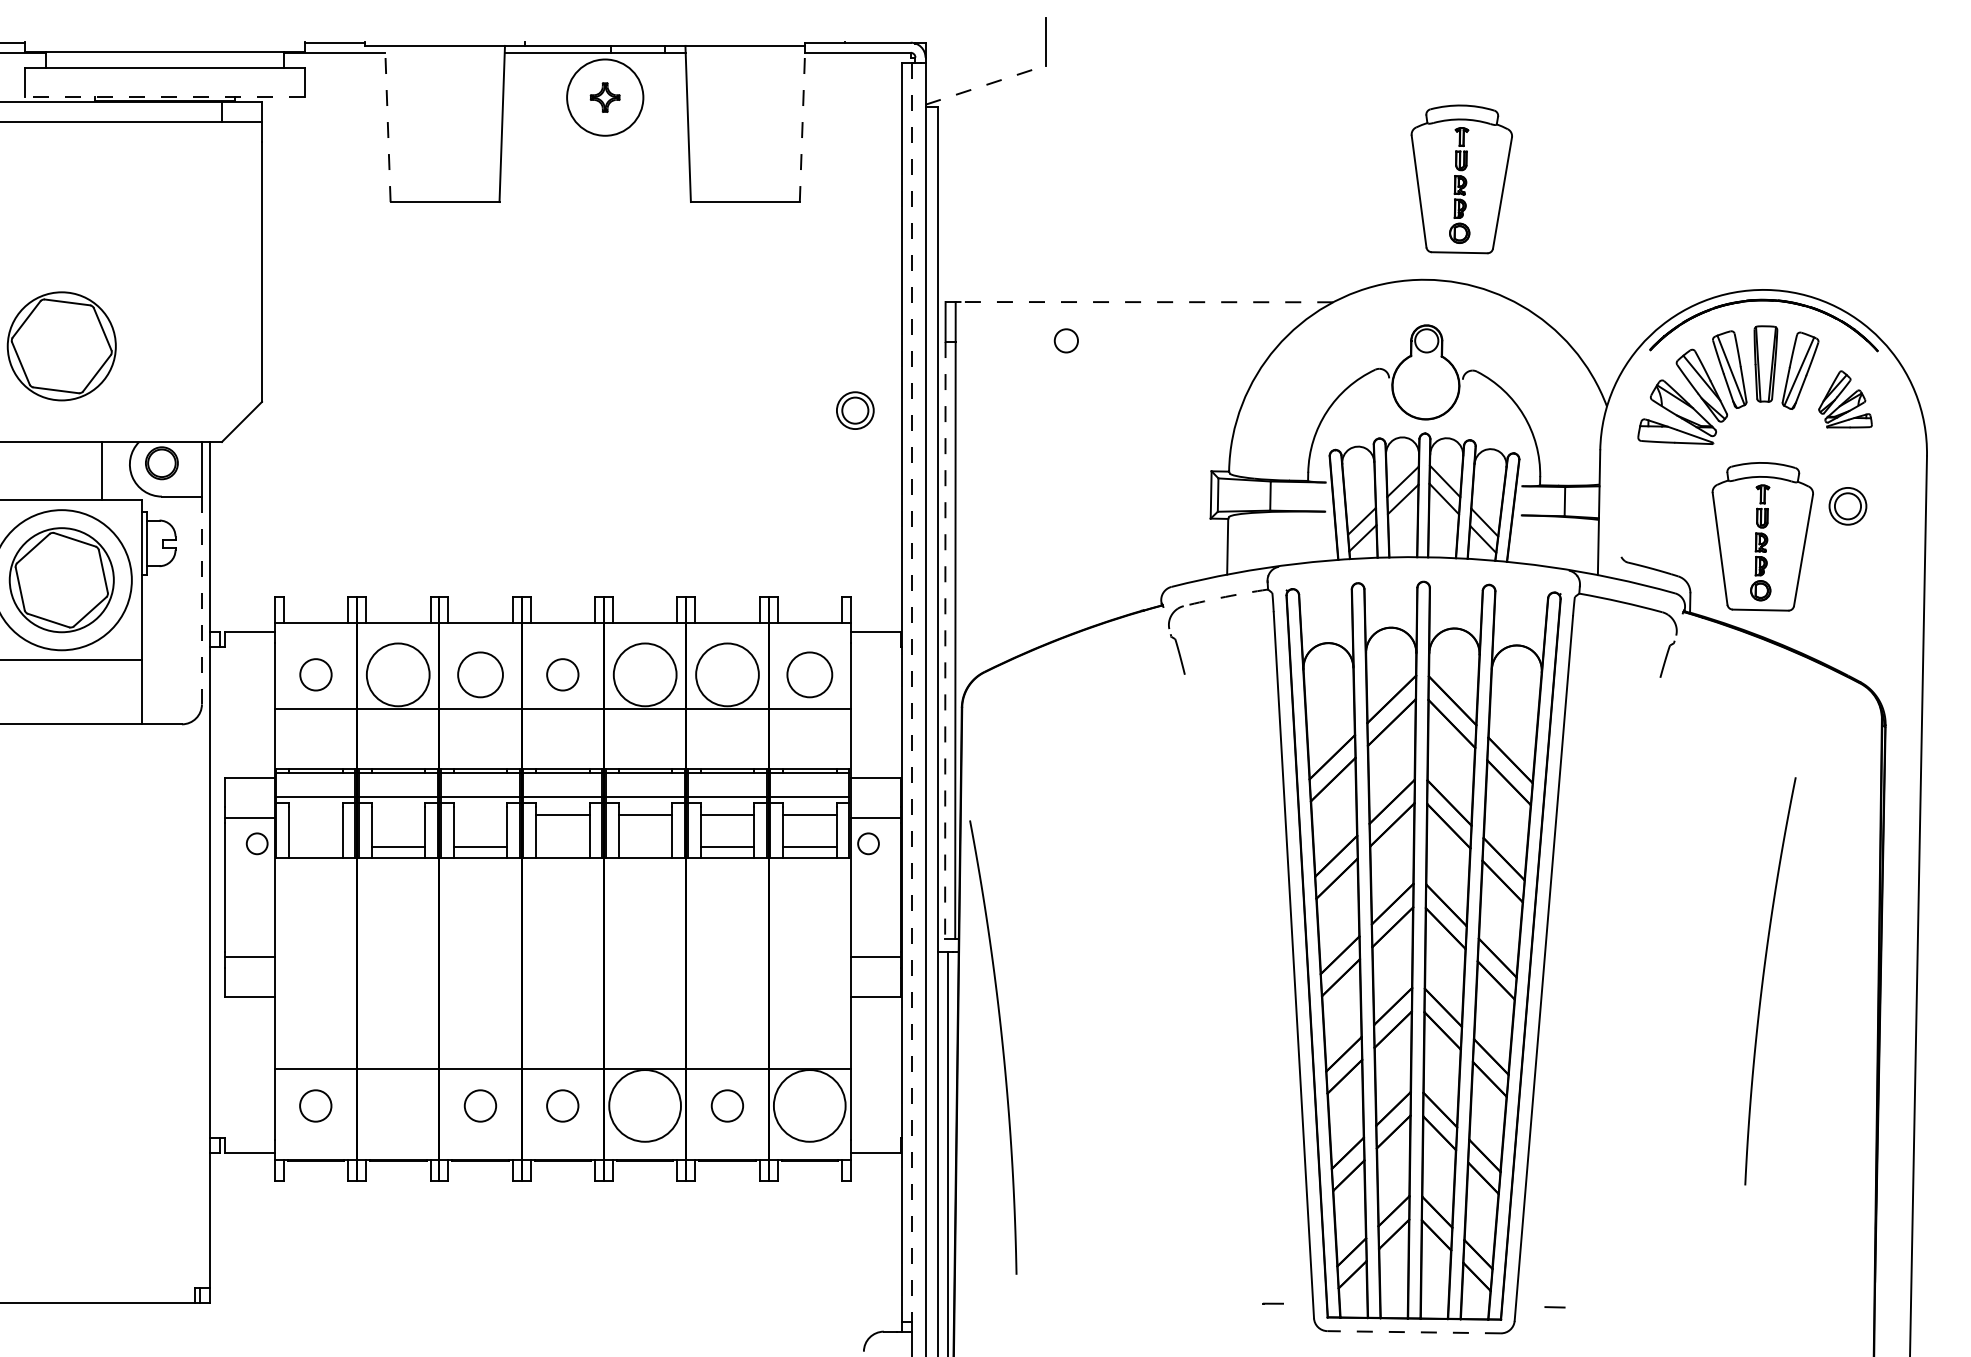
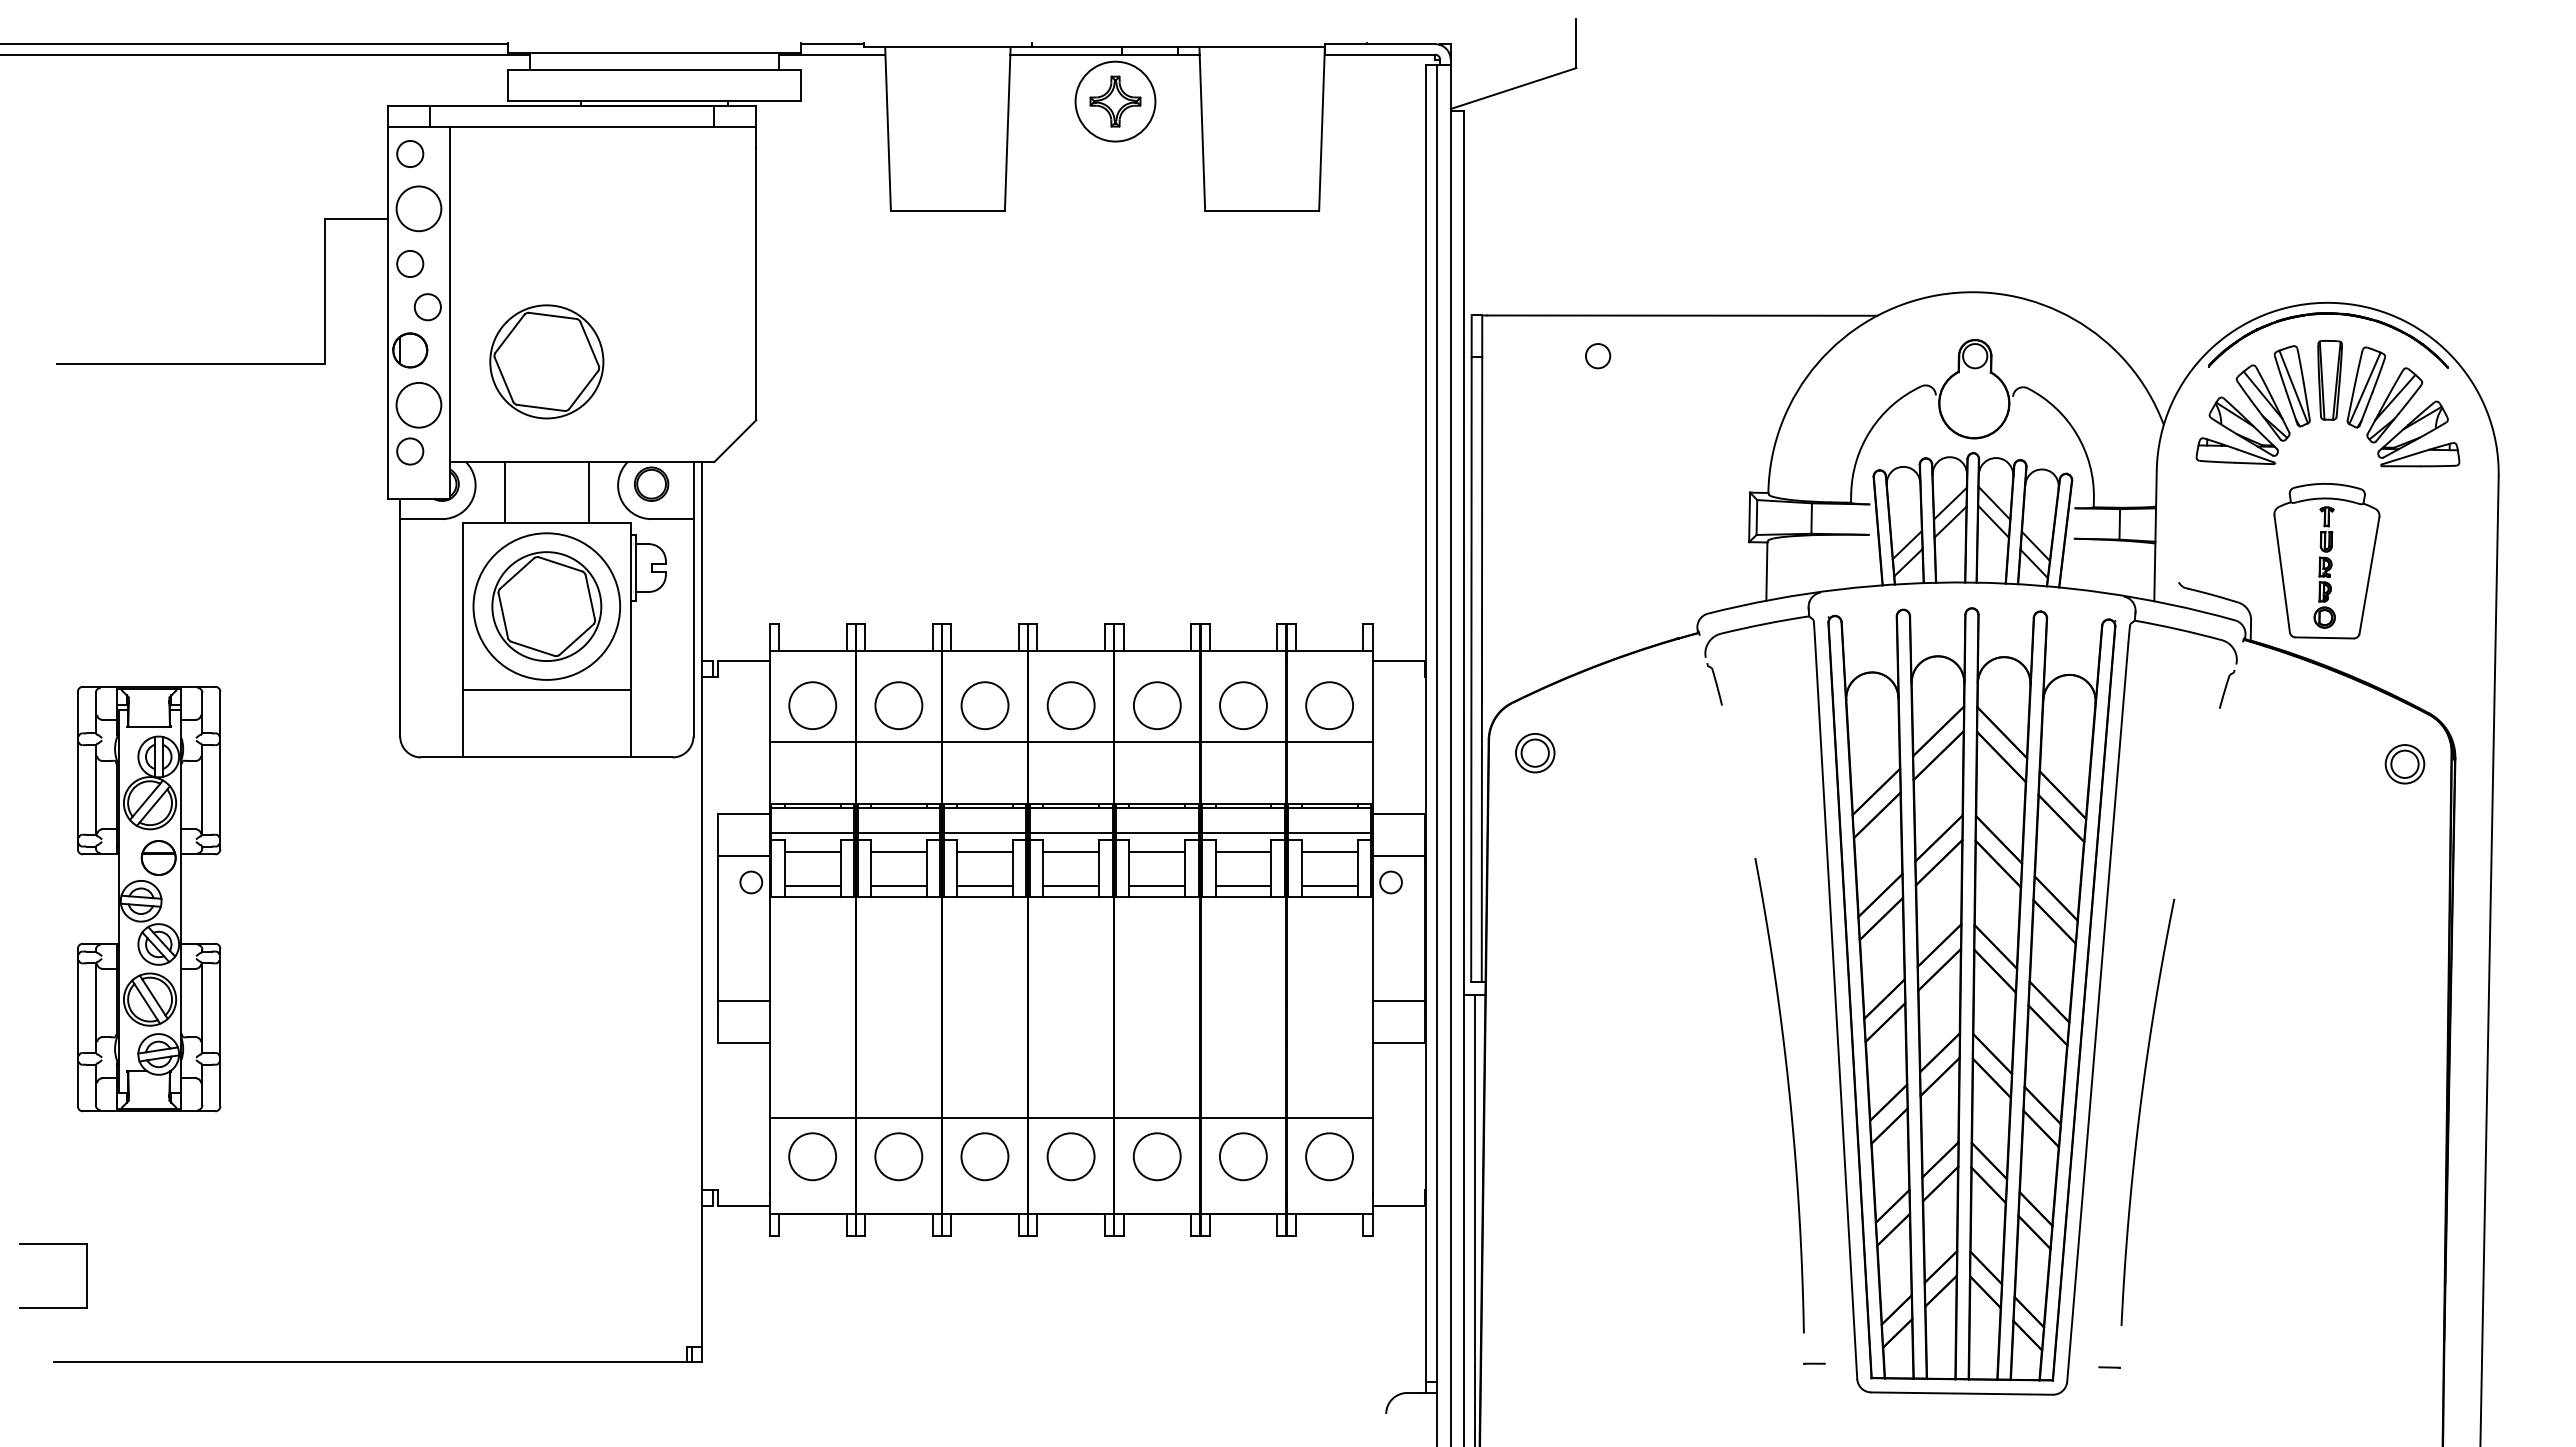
line: (986, 85) -> (1514, 88), dashed -> solid
line: (164, 97) -> (654, 101), dashed -> solid
part: (605, 97) -> (1115, 101), size x1.67
line: (388, 124) -> (888, 129), dashed -> solid
line: (803, 124) -> (1322, 129), dashed -> solid
part: (1461, 179) -> (2011, 187), removed
line: (1146, 302) -> (1681, 315), dashed -> solid
part: (1845, 399) -> (2413, 417), size x1.67
part: (855, 410) -> (1535, 753), moved
line: (21, 470) -> (504, 491), added
part: (1847, 506) -> (2404, 764), moved
arc: (1225, 597) -> (1764, 624), dashed -> solid
line: (201, 600) -> (693, 627), dashed -> solid
line: (945, 641) -> (1471, 670), dashed -> solid
circle: (315, 674) -> (812, 705), size x1.43
circle: (397, 674) -> (898, 705), size x0.71
circle: (562, 674) -> (1070, 705), size x1.43
circle: (644, 674) -> (1156, 705), size x0.71
circle: (727, 674) -> (1243, 705), size x0.71
line: (911, 691) -> (1436, 723), dashed -> solid
line: (315, 814) -> (812, 851), added
line: (397, 814) -> (898, 851), added
line: (480, 814) -> (984, 851), added
line: (315, 847) -> (812, 886), added
line: (563, 847) -> (1071, 886), added
line: (645, 847) -> (1157, 886), added
curve: (1764, 977) -> (2141, 1108), moved
curve: (1001, 1047) -> (1788, 1095), moved
circle: (315, 1105) -> (812, 1156), size x1.43
circle: (397, 1105) -> (898, 1156), added
circle: (480, 1105) -> (984, 1156), size x1.43
circle: (562, 1105) -> (1070, 1156), size x1.43
circle: (644, 1105) -> (1156, 1156), size x0.62
circle: (727, 1105) -> (1243, 1156), size x1.43
circle: (809, 1105) -> (1329, 1156), size x0.62
line: (1414, 1332) -> (1962, 1393), dashed -> solid

